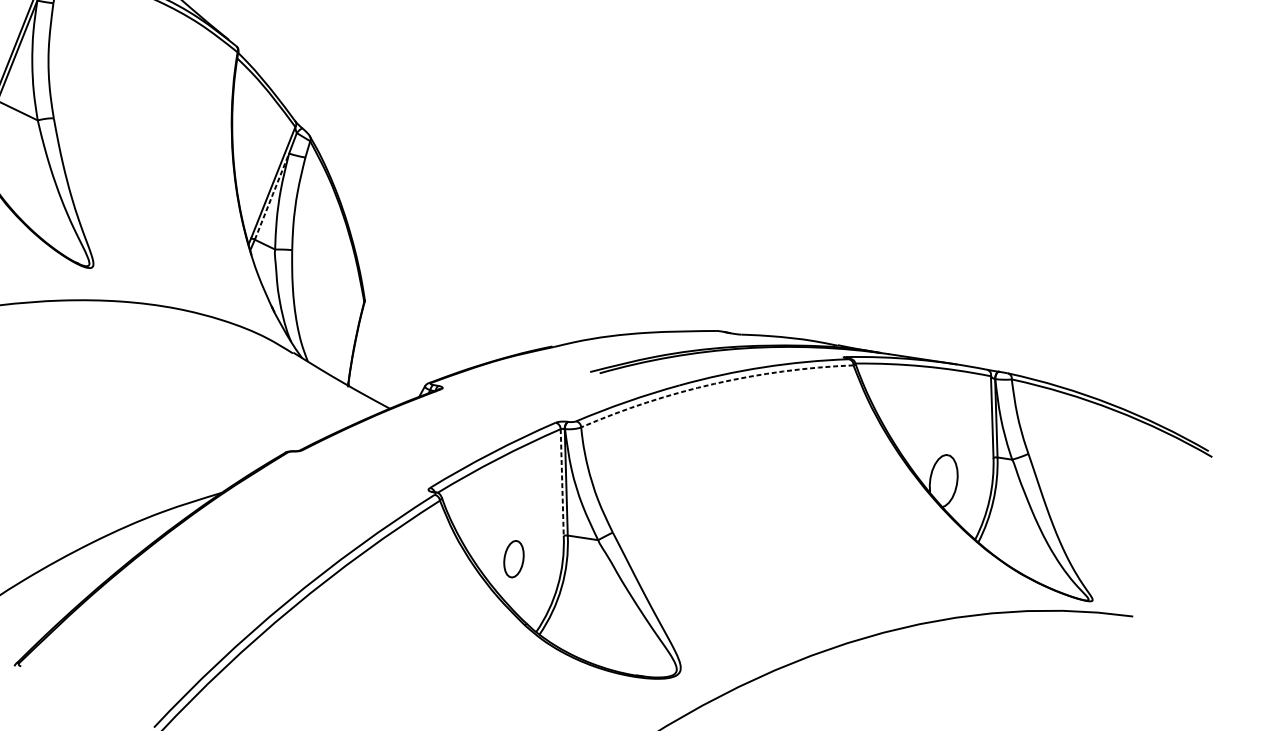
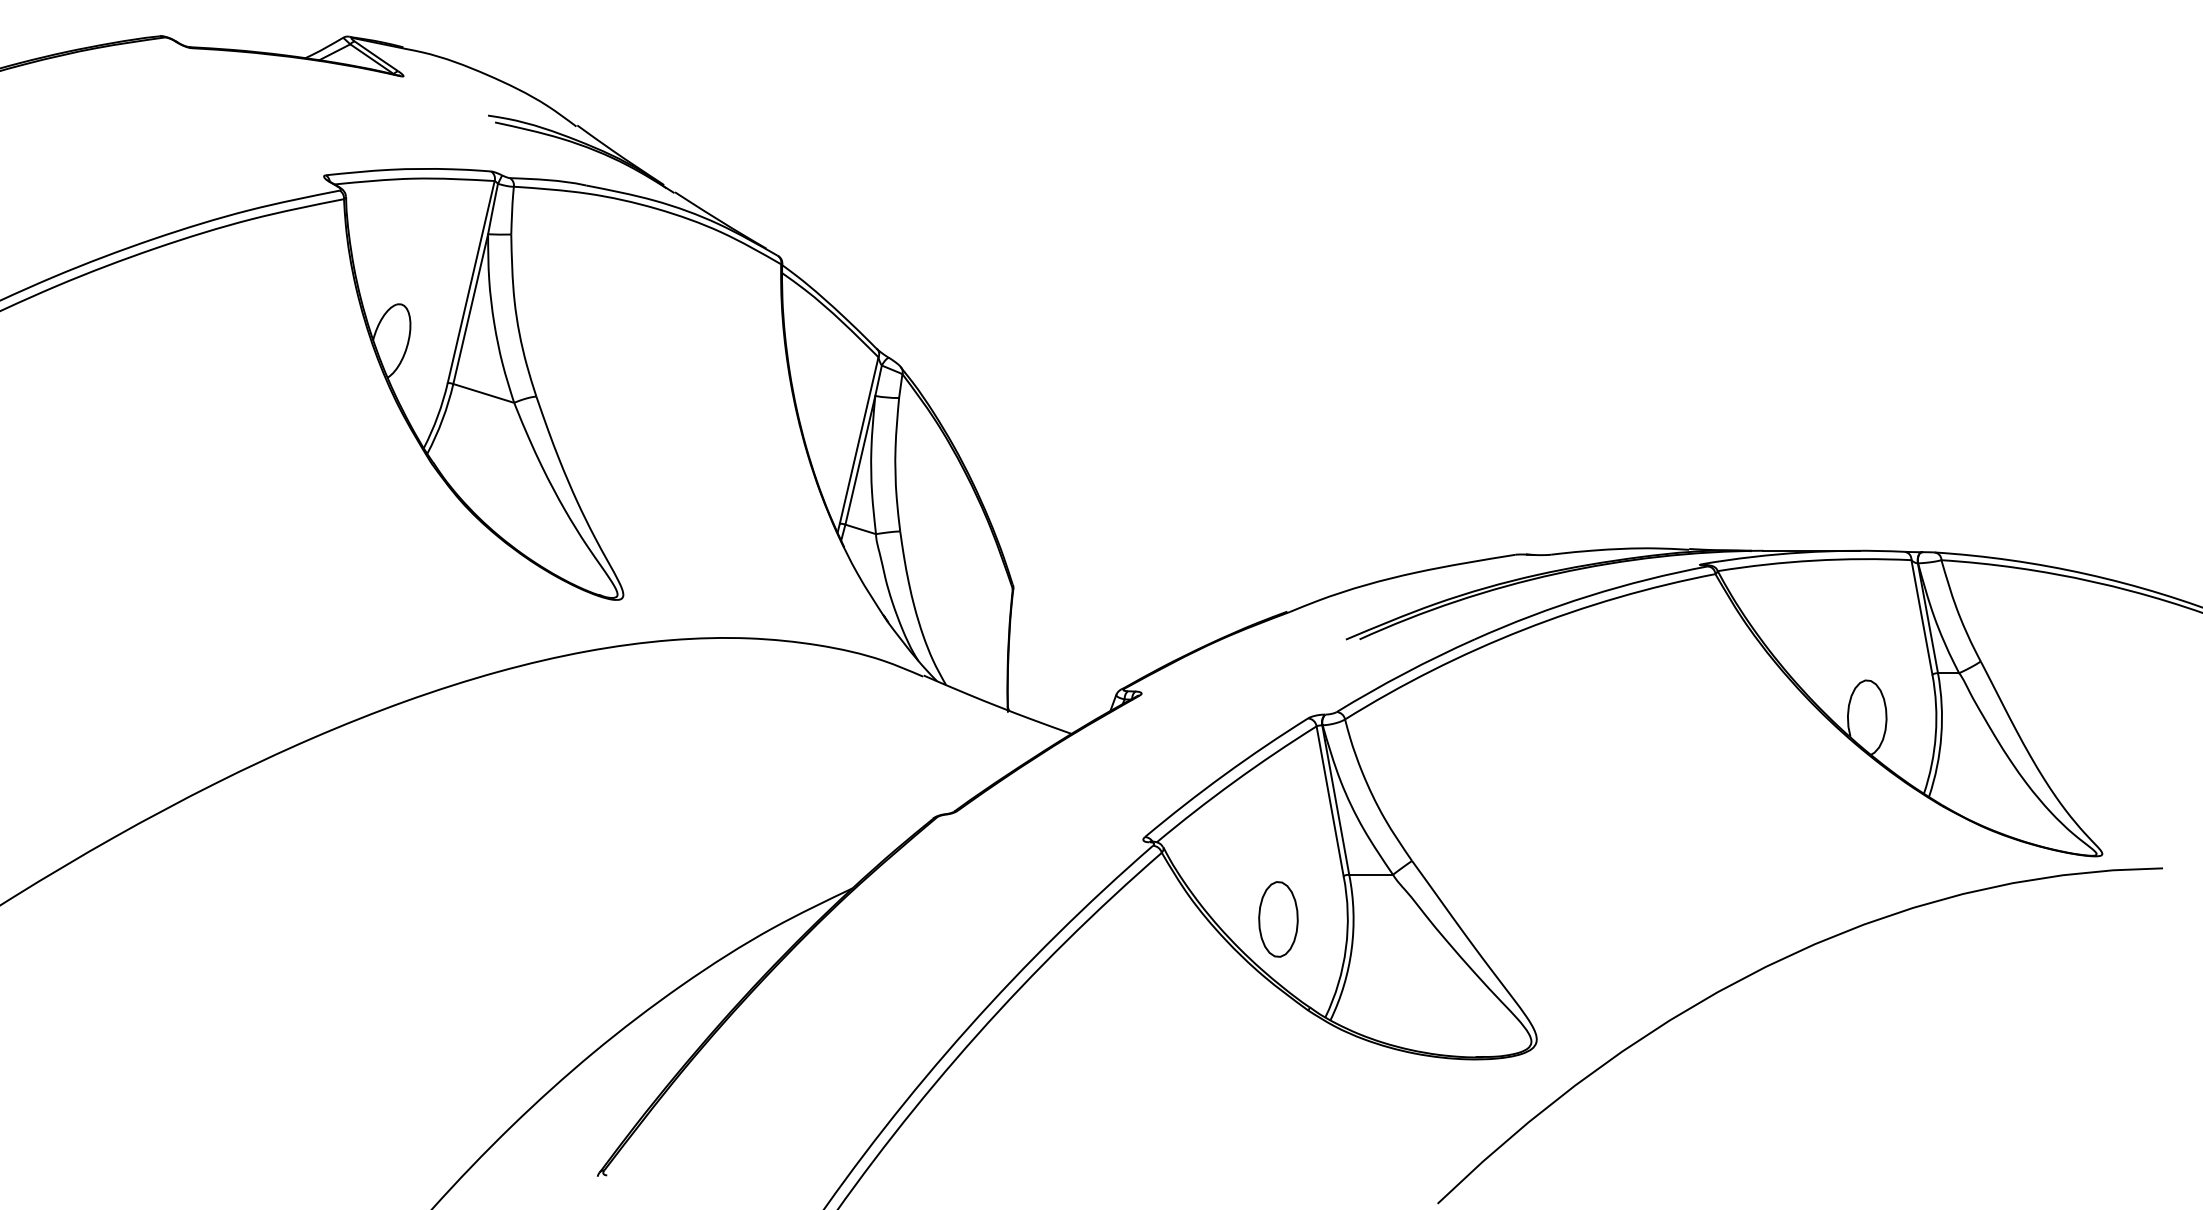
line: (272, 196) -> (860, 459), dashed -> solid
arc: (714, 383) -> (1523, 629), dashed -> solid
line: (562, 482) -> (1330, 801), dashed -> solid
part: (514, 559) -> (1278, 919), size x1.43

